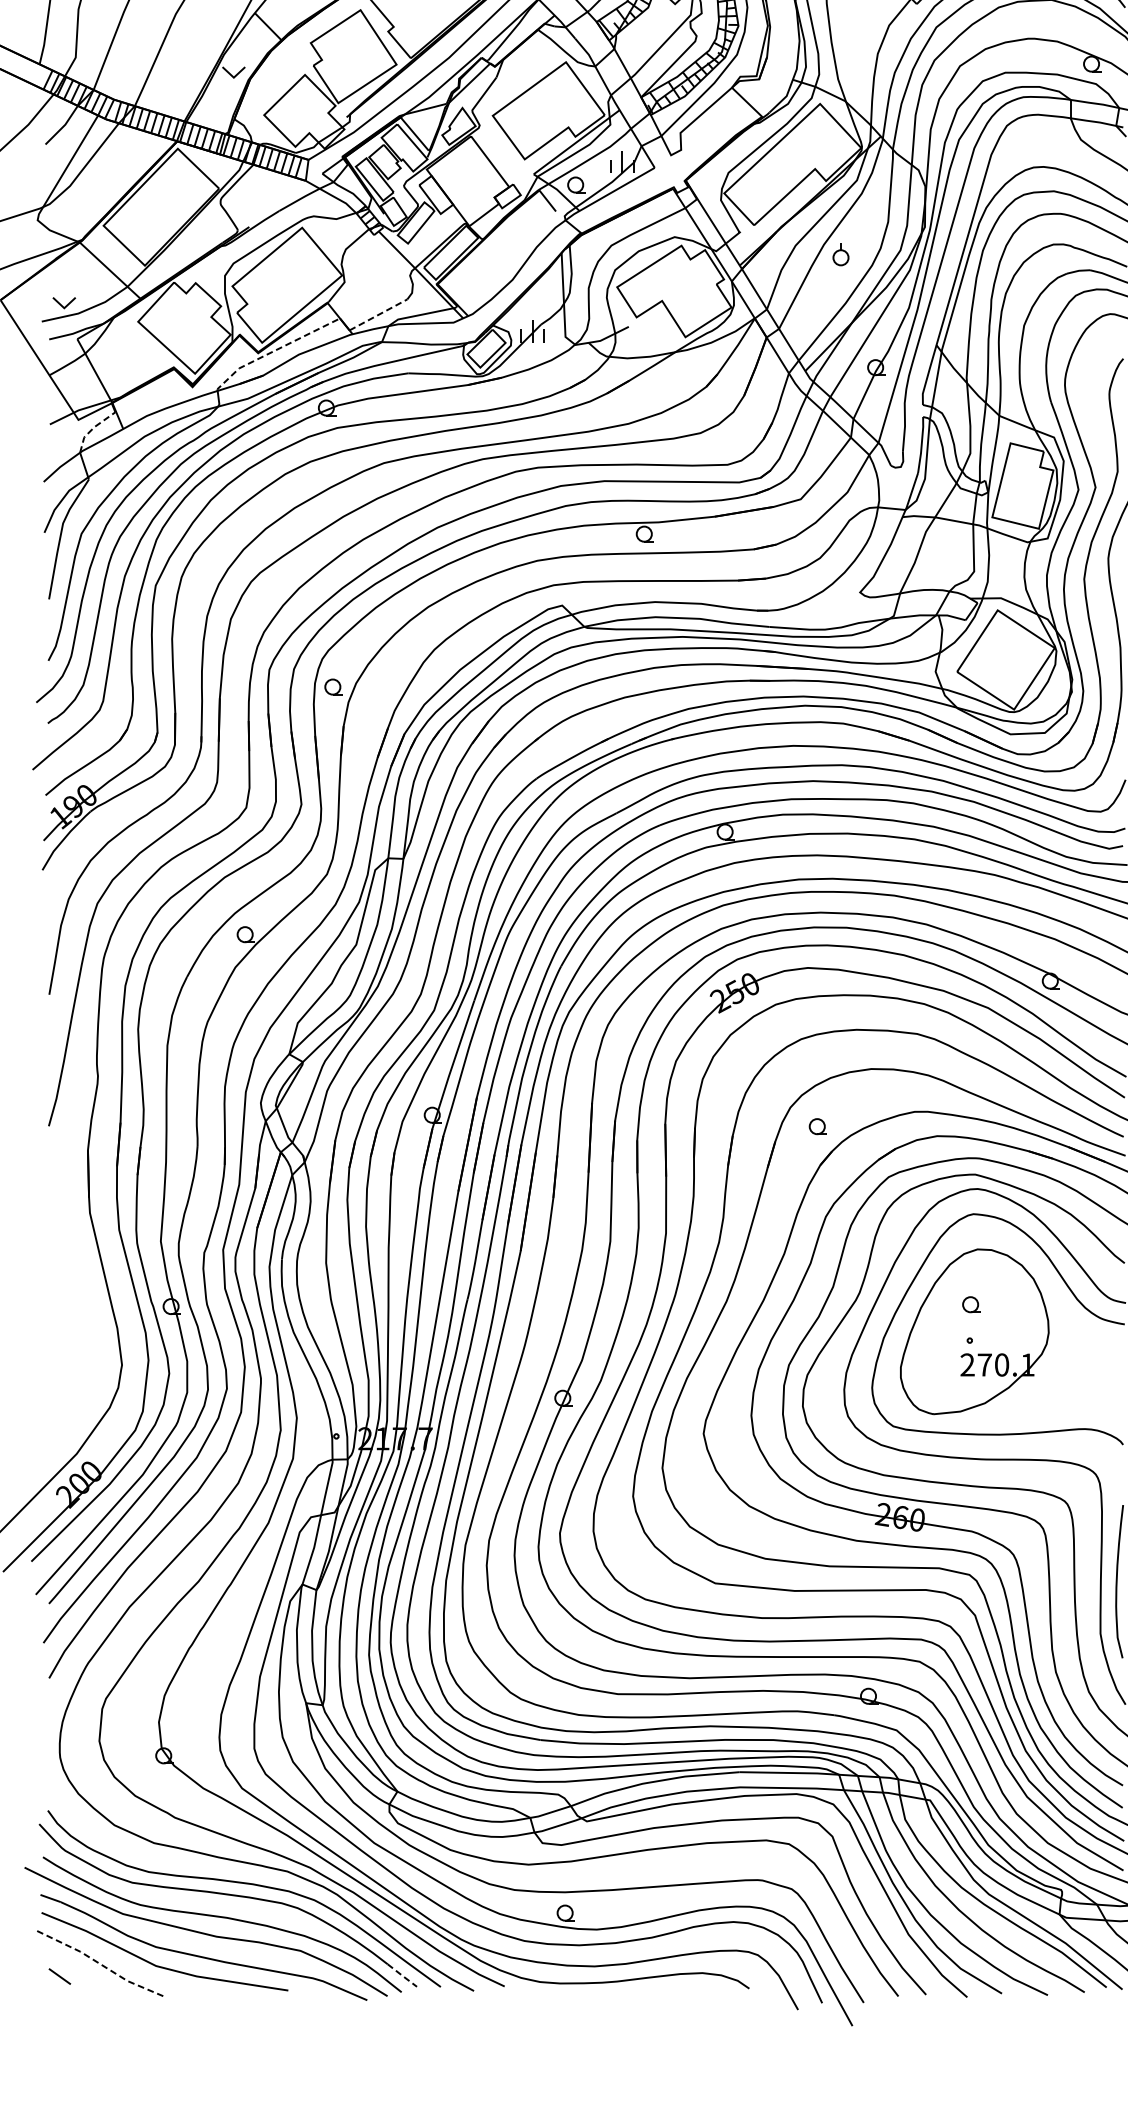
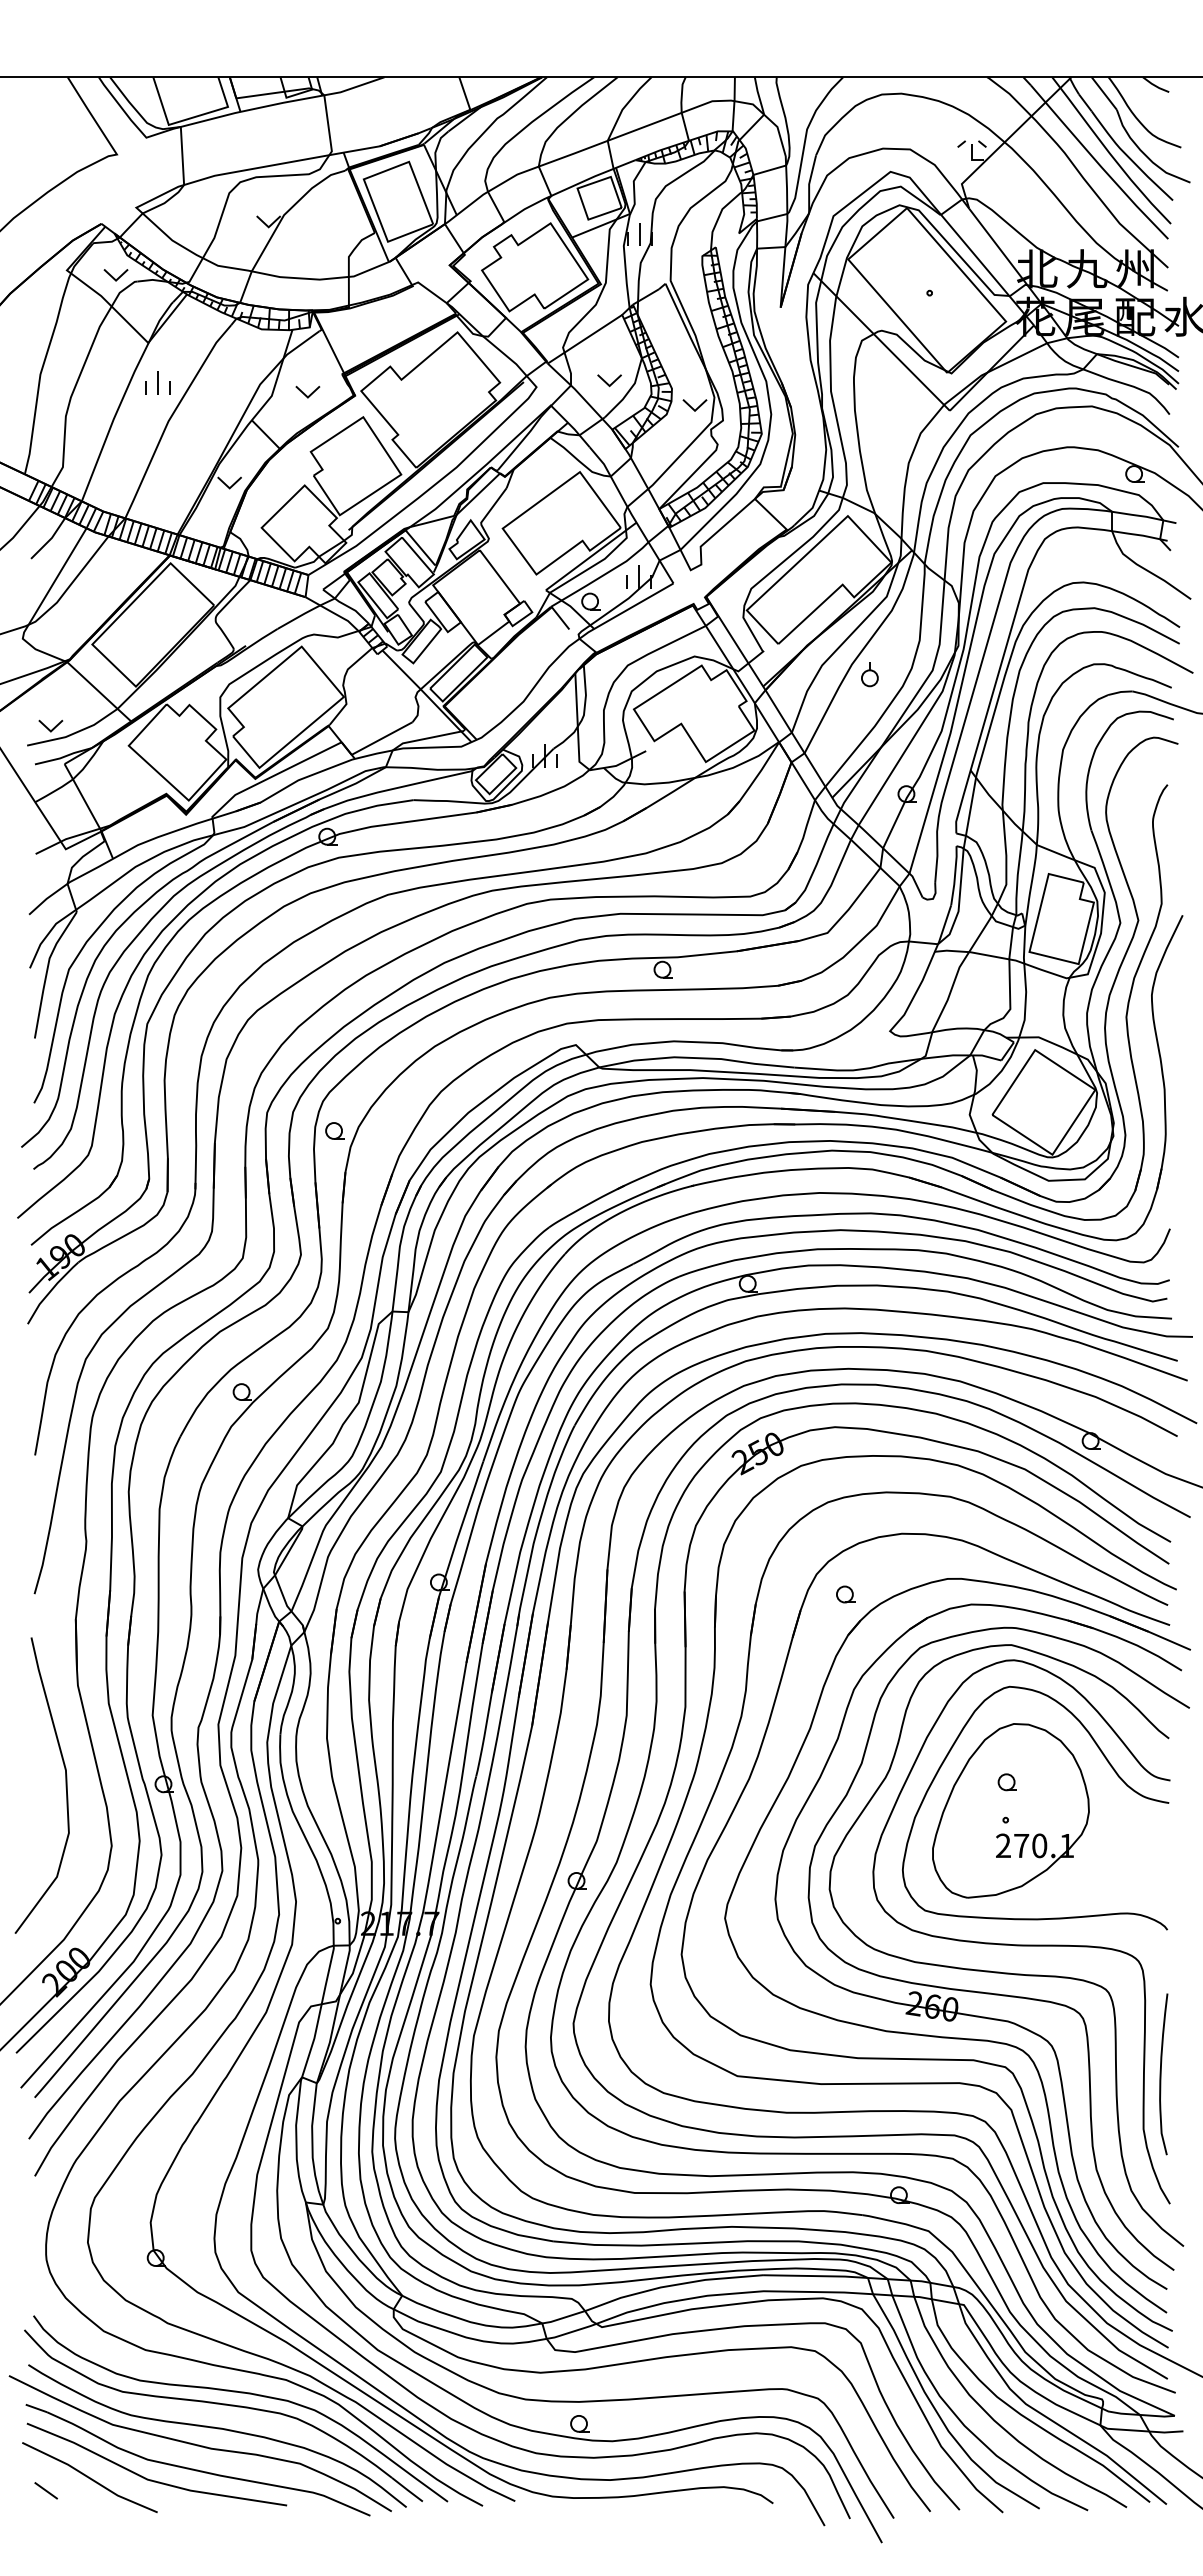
line: (378, 314) -> (382, 738), dashed -> solid
line: (274, 350) -> (272, 776), dashed -> solid
line: (92, 428) -> (80, 858), dashed -> solid
curve: (78, 1307) -> (65, 1785), added
line: (100, 1964) -> (89, 2478), dashed -> solid
line: (402, 1976) -> (407, 2490), dashed -> solid

